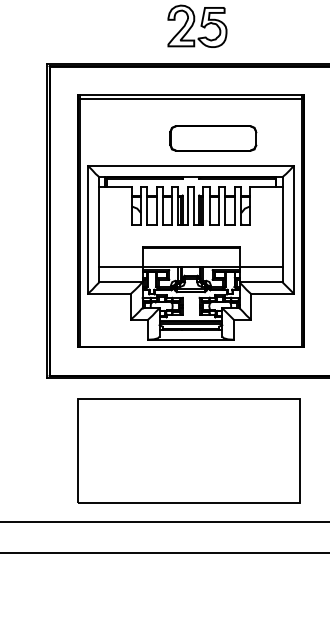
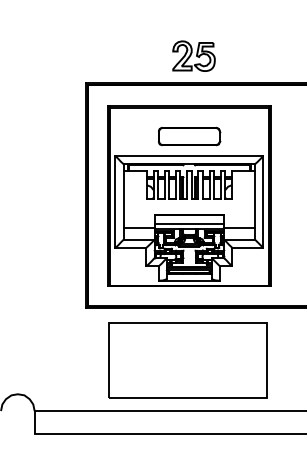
part: (213, 138) -> (189, 136), moved
line: (191, 259) -> (189, 223), added

